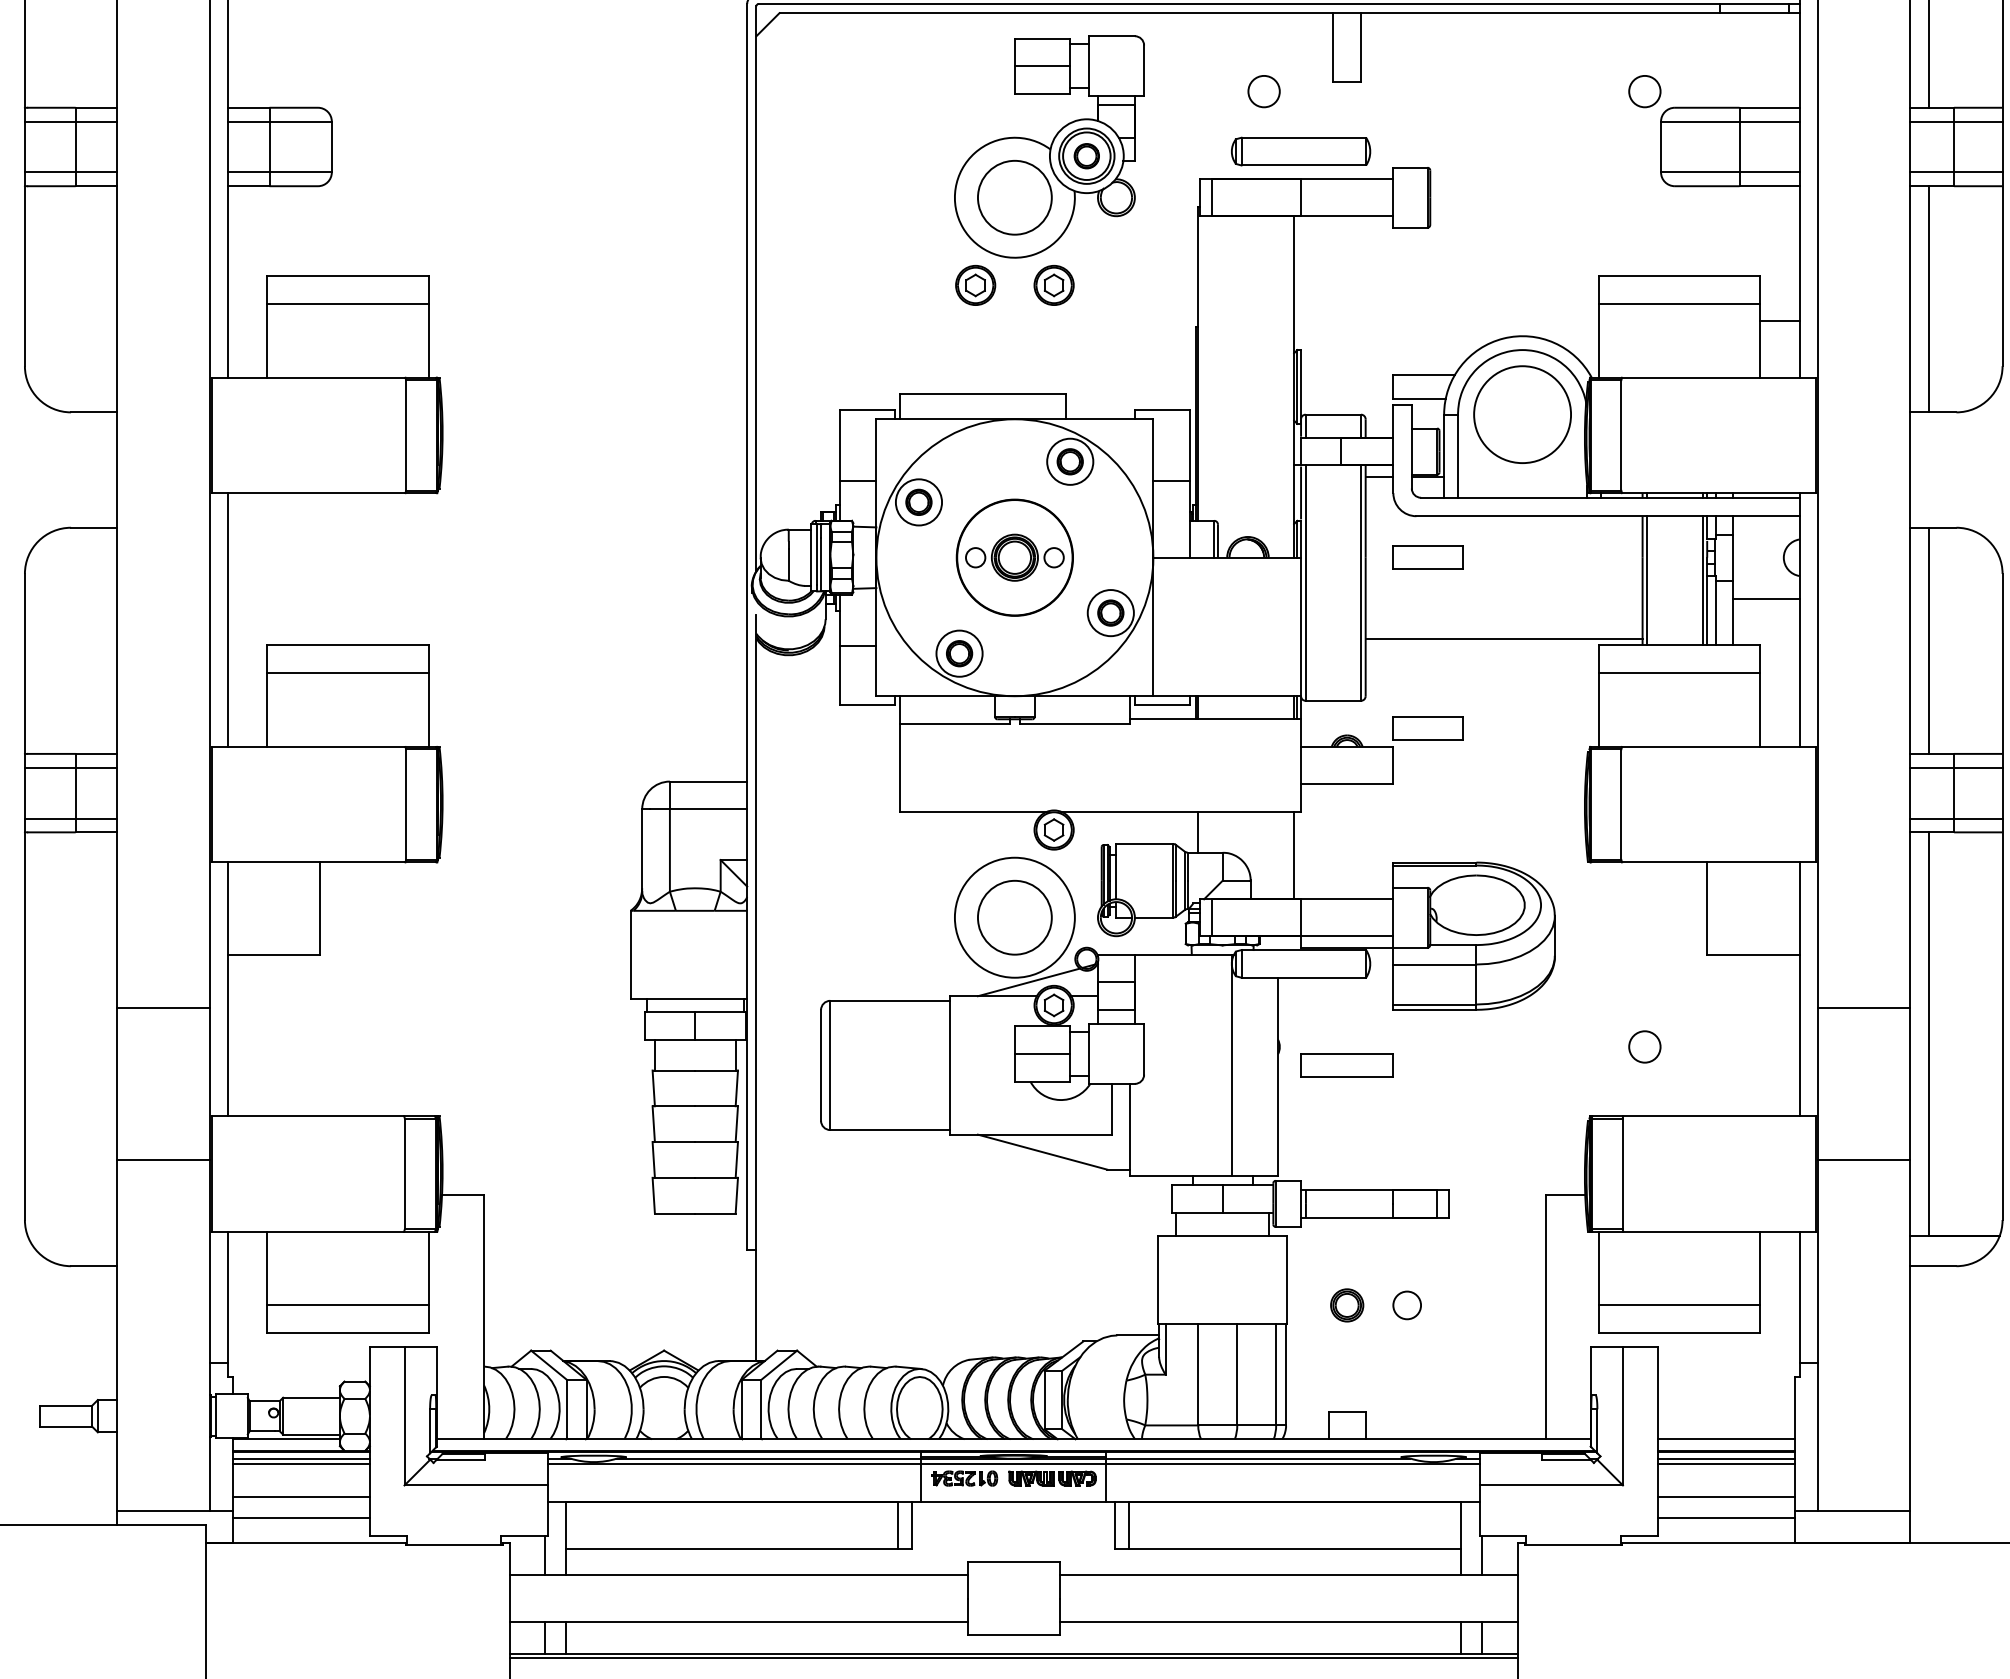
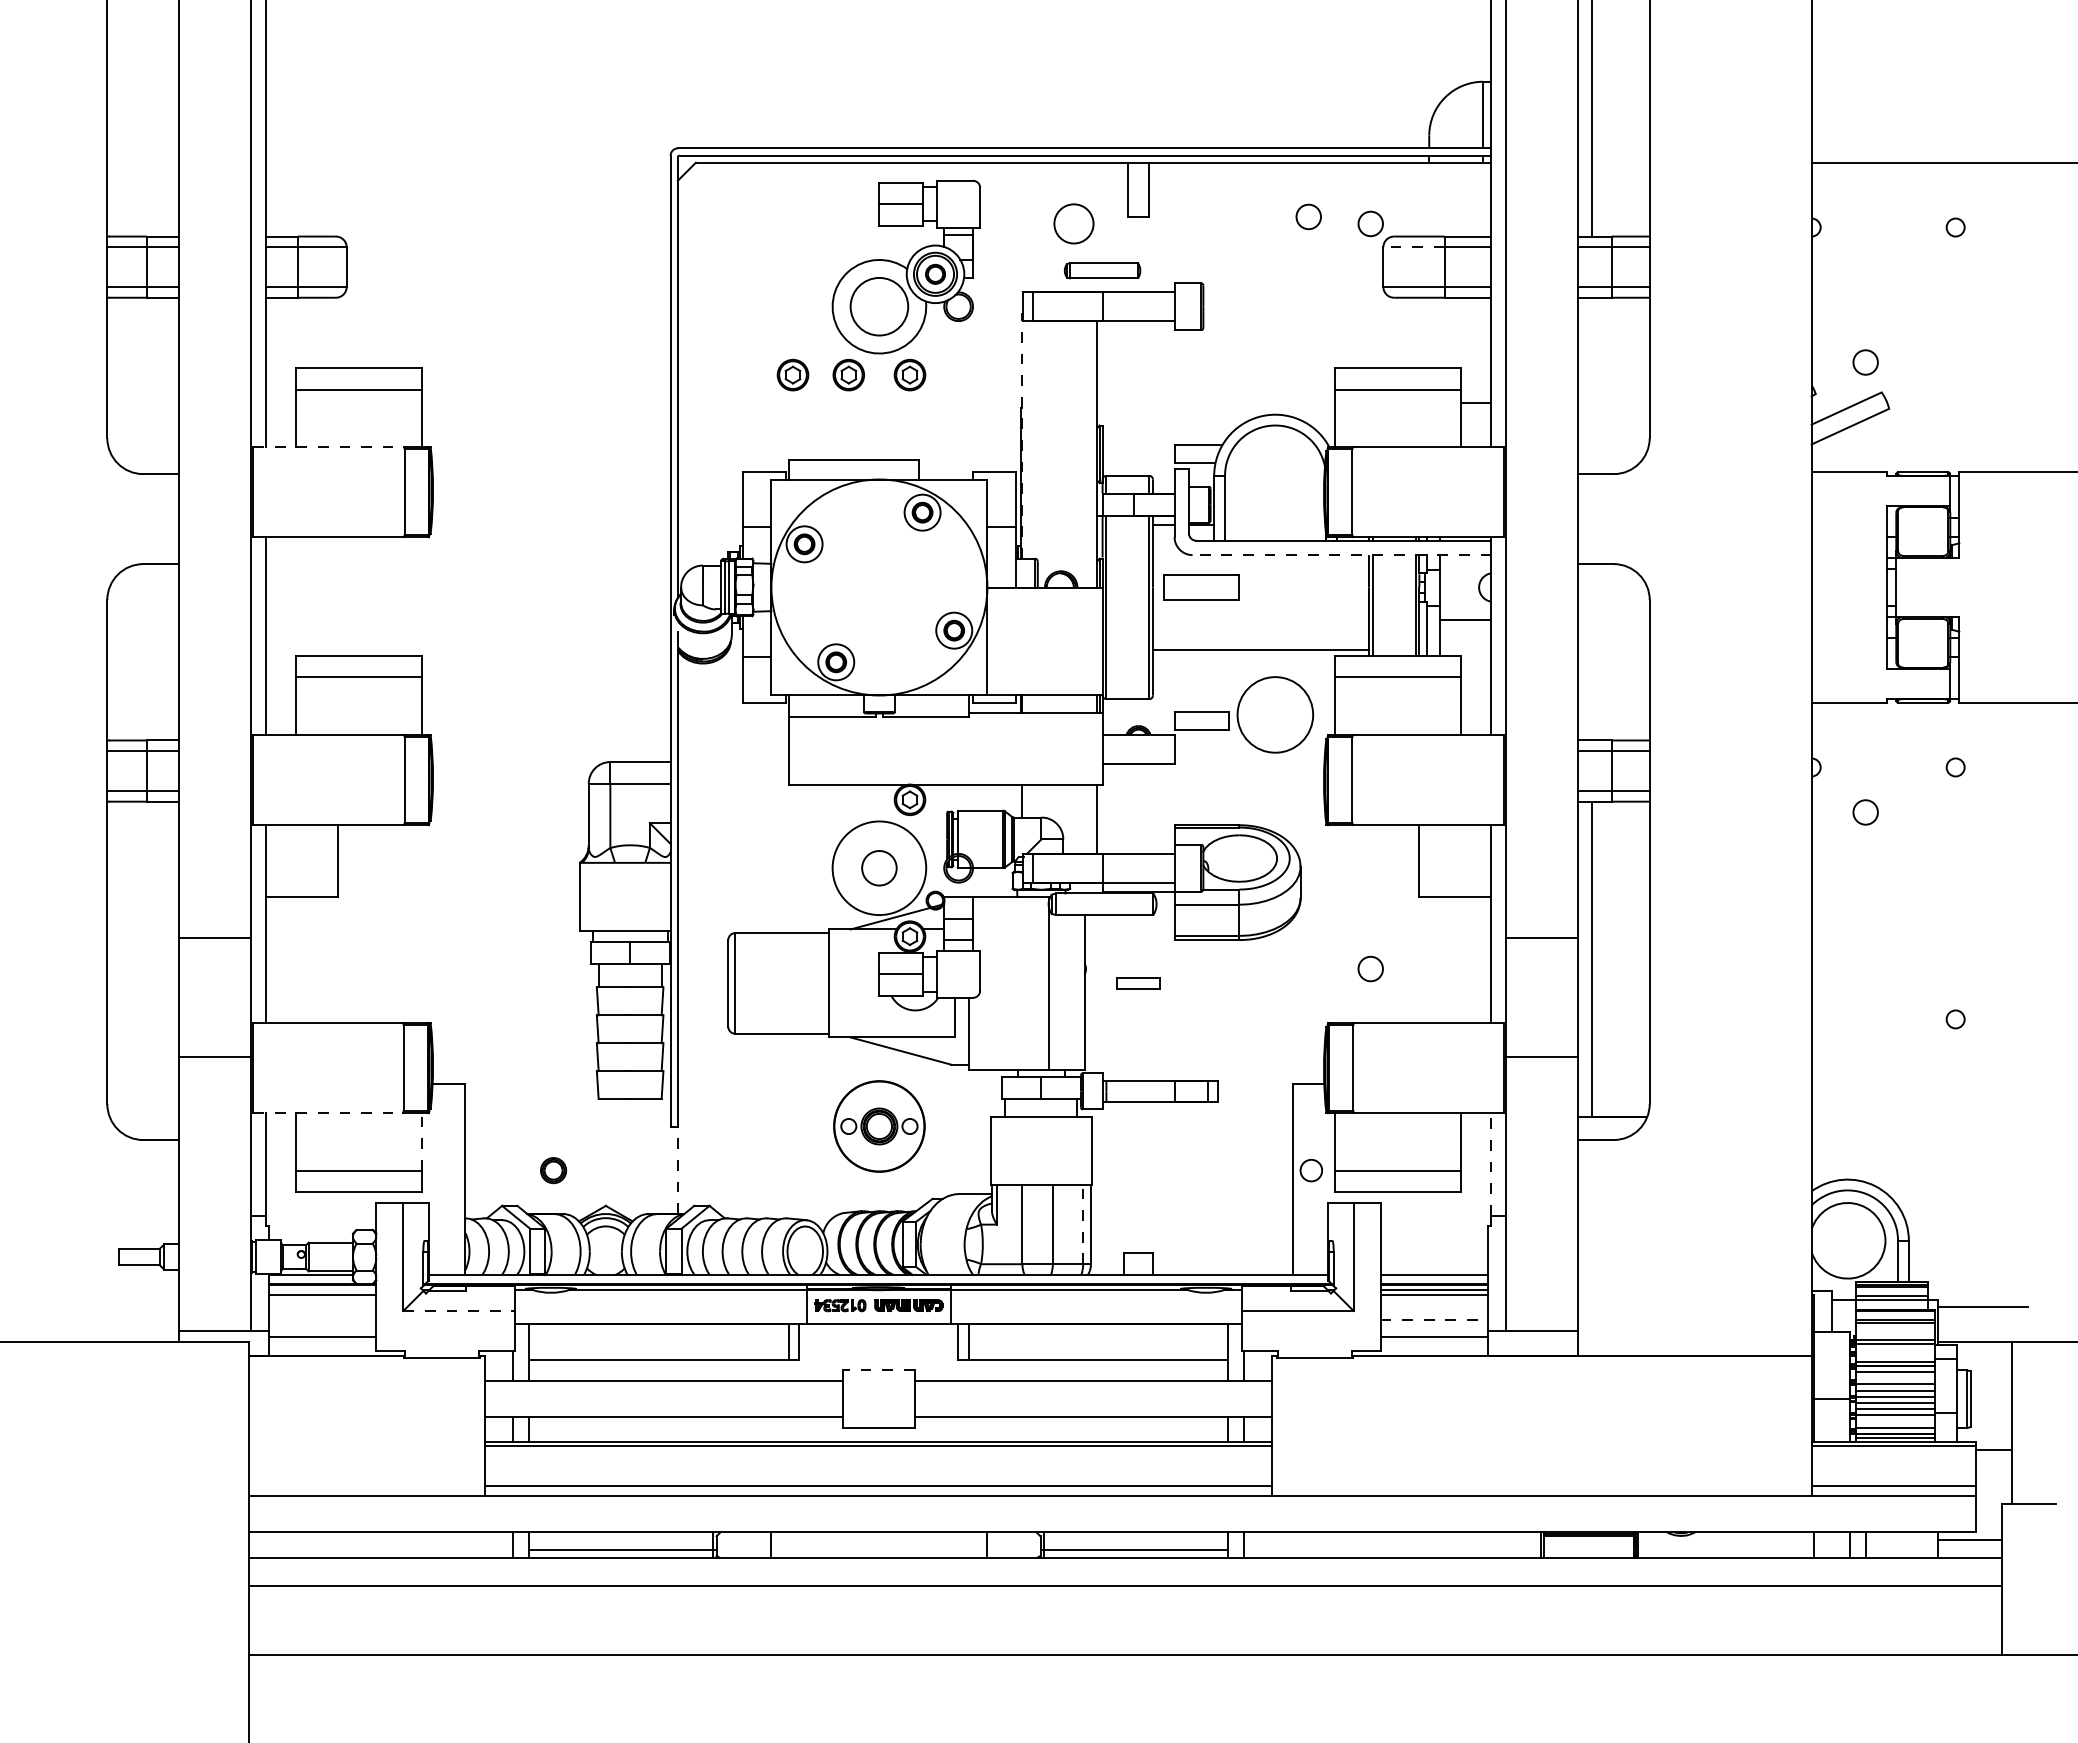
circle: (1565, 82) -> (1308, 216), added
circle: (1263, 91) -> (1073, 223), size x1.6
line: (1699, 121) -> (1413, 247), solid -> dashed
part: (1300, 151) -> (1102, 270), size x0.7
part: (903, 285) -> (792, 375), added
line: (1929, 298) -> (1592, 385), removed
line: (1198, 362) -> (1022, 435), solid -> dashed
line: (309, 378) -> (329, 447), solid -> dashed
circle: (1522, 414) -> (1275, 714), moved
line: (1607, 516) -> (1341, 555), solid -> dashed
part: (1015, 557) -> (879, 1126), moved
part: (1427, 557) -> (1201, 587), size x1.4
line: (1929, 641) -> (1592, 652), removed
circle: (1015, 918) -> (879, 868), size x0.6
part: (1347, 1064) -> (1138, 982), size x0.6
line: (308, 1232) -> (328, 1113), solid -> dashed
line: (429, 1268) -> (422, 1141), solid -> dashed
line: (1799, 1296) -> (1491, 1163), solid -> dashed
line: (755, 1305) -> (677, 1170), solid -> dashed
part: (1347, 1305) -> (553, 1170), moved
circle: (1407, 1305) -> (1311, 1170), moved
line: (1276, 1374) -> (1083, 1224), solid -> dashed
line: (300, 1459) -> (322, 1290), removed
line: (1013, 1464) -> (878, 1294), removed
line: (476, 1486) -> (459, 1311), solid -> dashed
line: (300, 1497) -> (322, 1320), removed
line: (1726, 1497) -> (1434, 1320), solid -> dashed
line: (1013, 1561) -> (878, 1370), solid -> dashed

